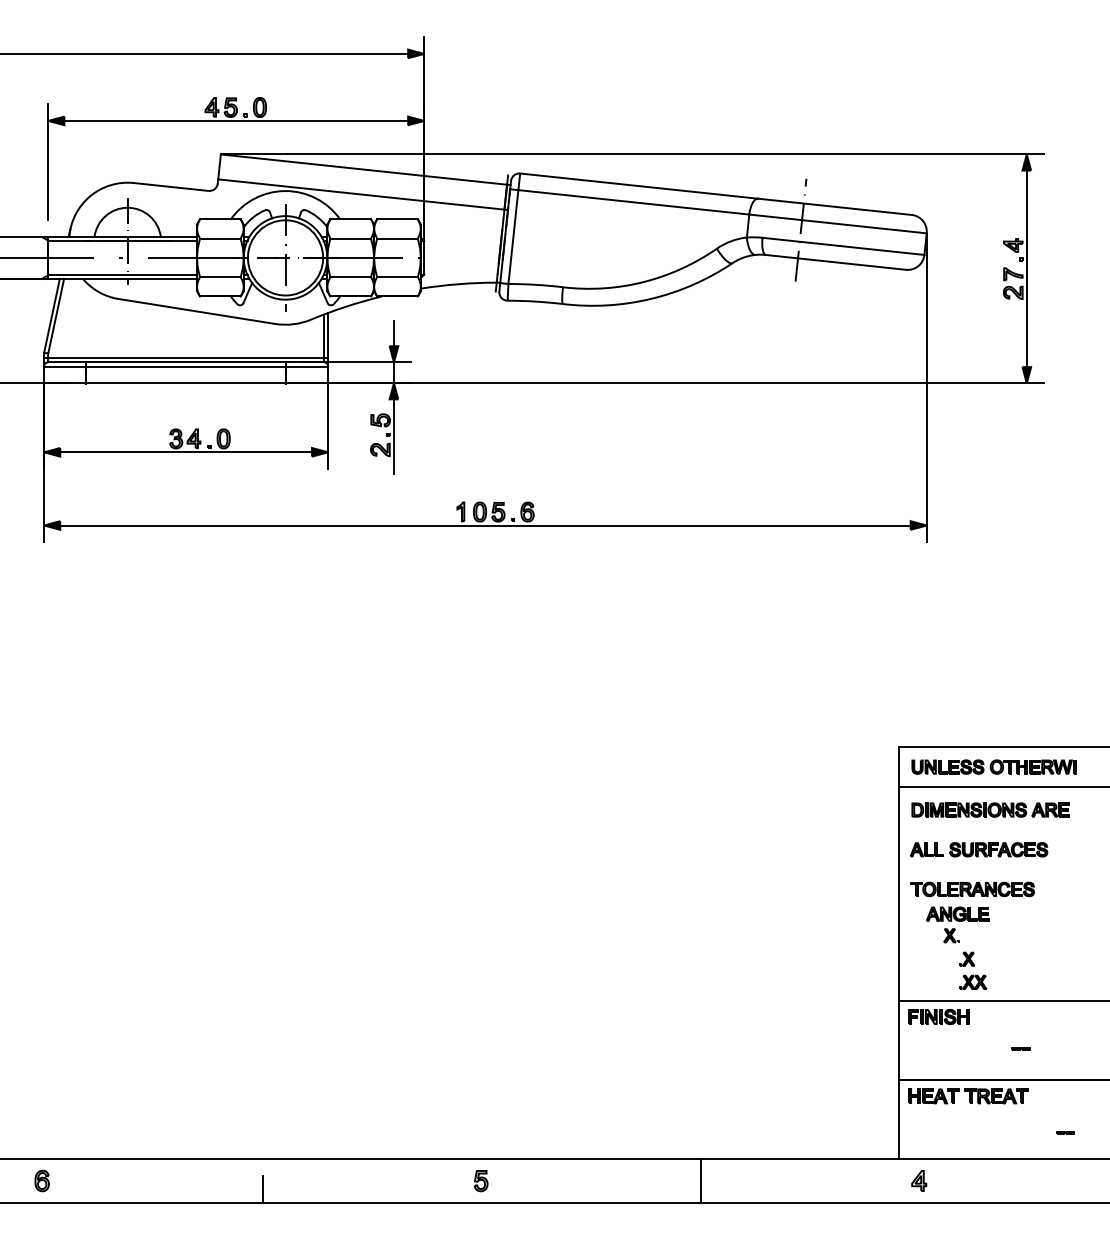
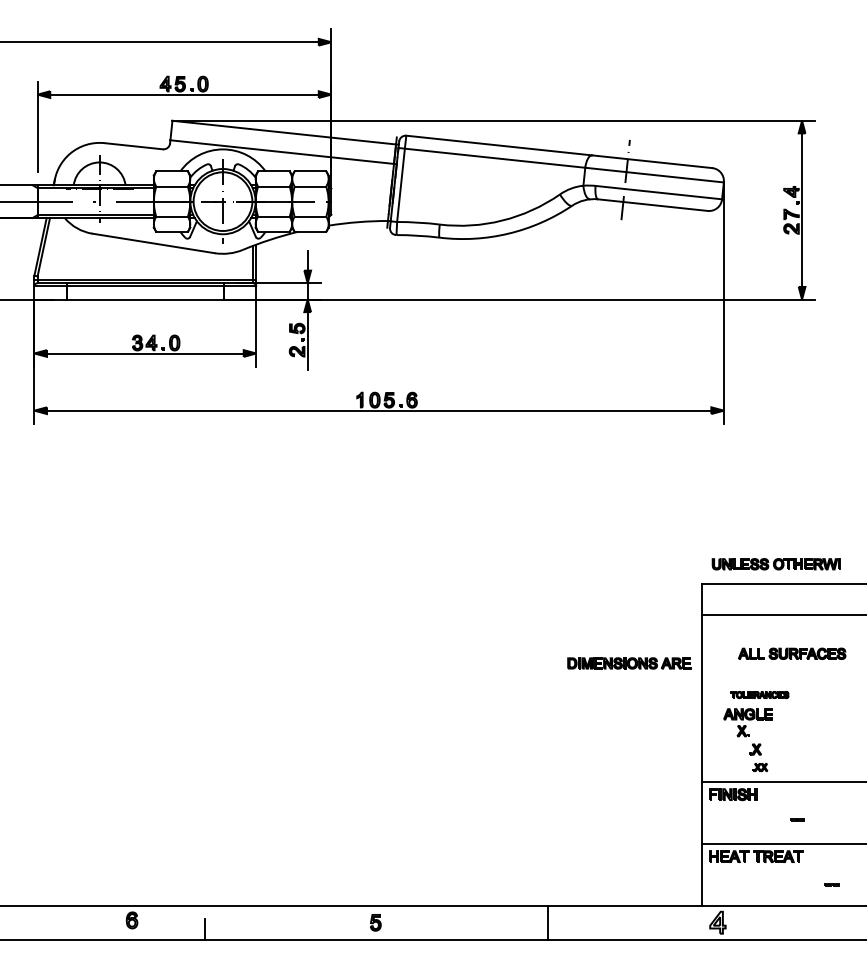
part: (993, 766) -> (776, 563), moved
part: (990, 809) -> (629, 663), moved
part: (979, 849) -> (792, 653), moved
part: (972, 889) -> (759, 695), size x0.6
part: (973, 981) -> (760, 766), size x0.7
part: (41, 1180) -> (131, 920), moved
part: (919, 1180) -> (718, 922), size x1.4

